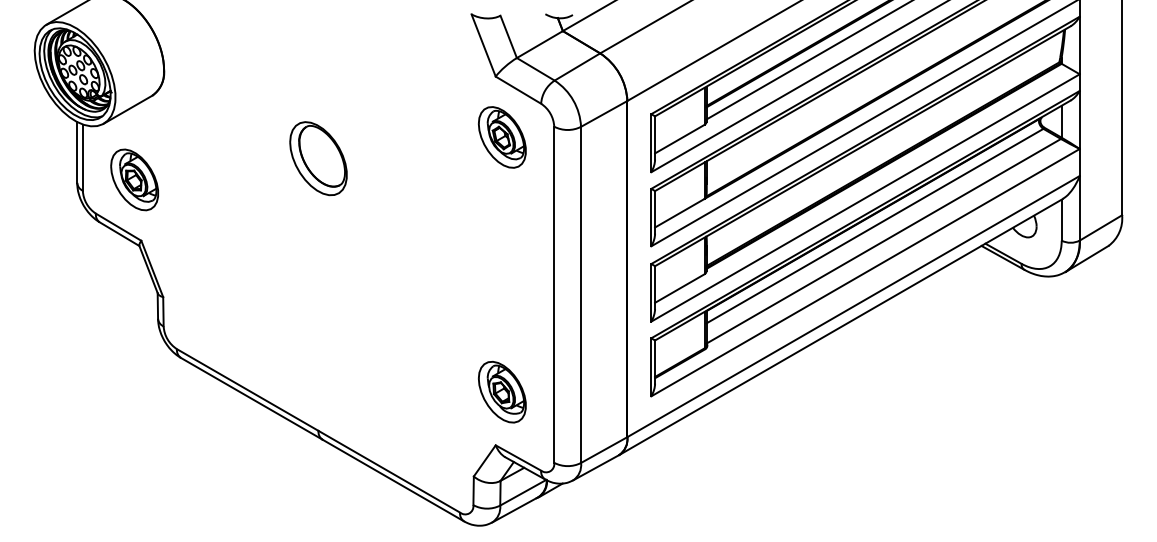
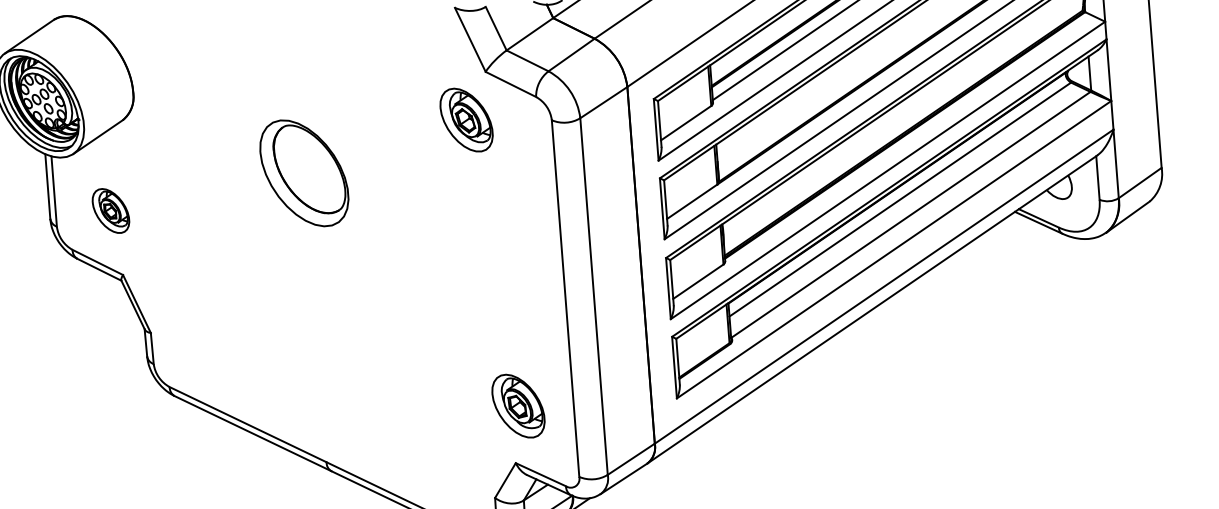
part: (502, 137) -> (466, 120), moved
part: (318, 158) -> (304, 173), size x1.4
part: (134, 179) -> (110, 210), size x0.7

